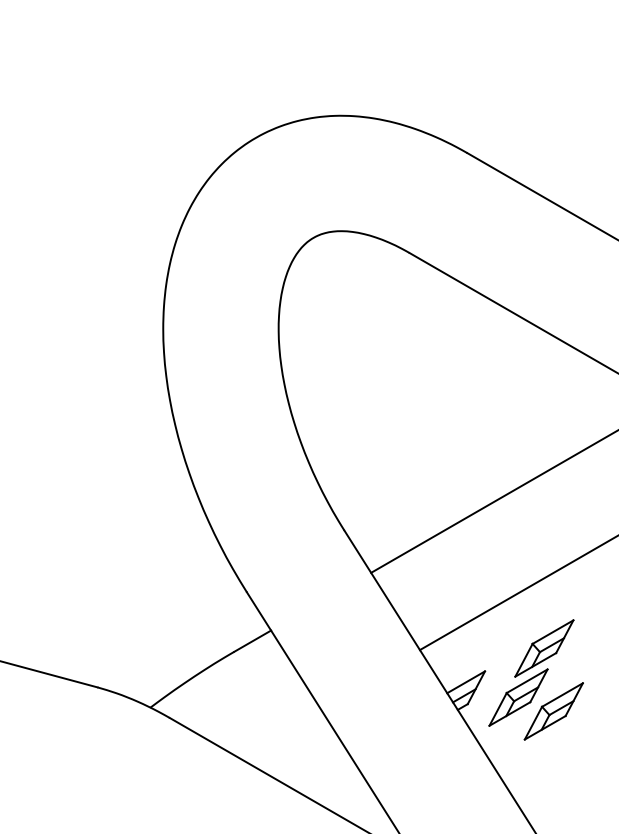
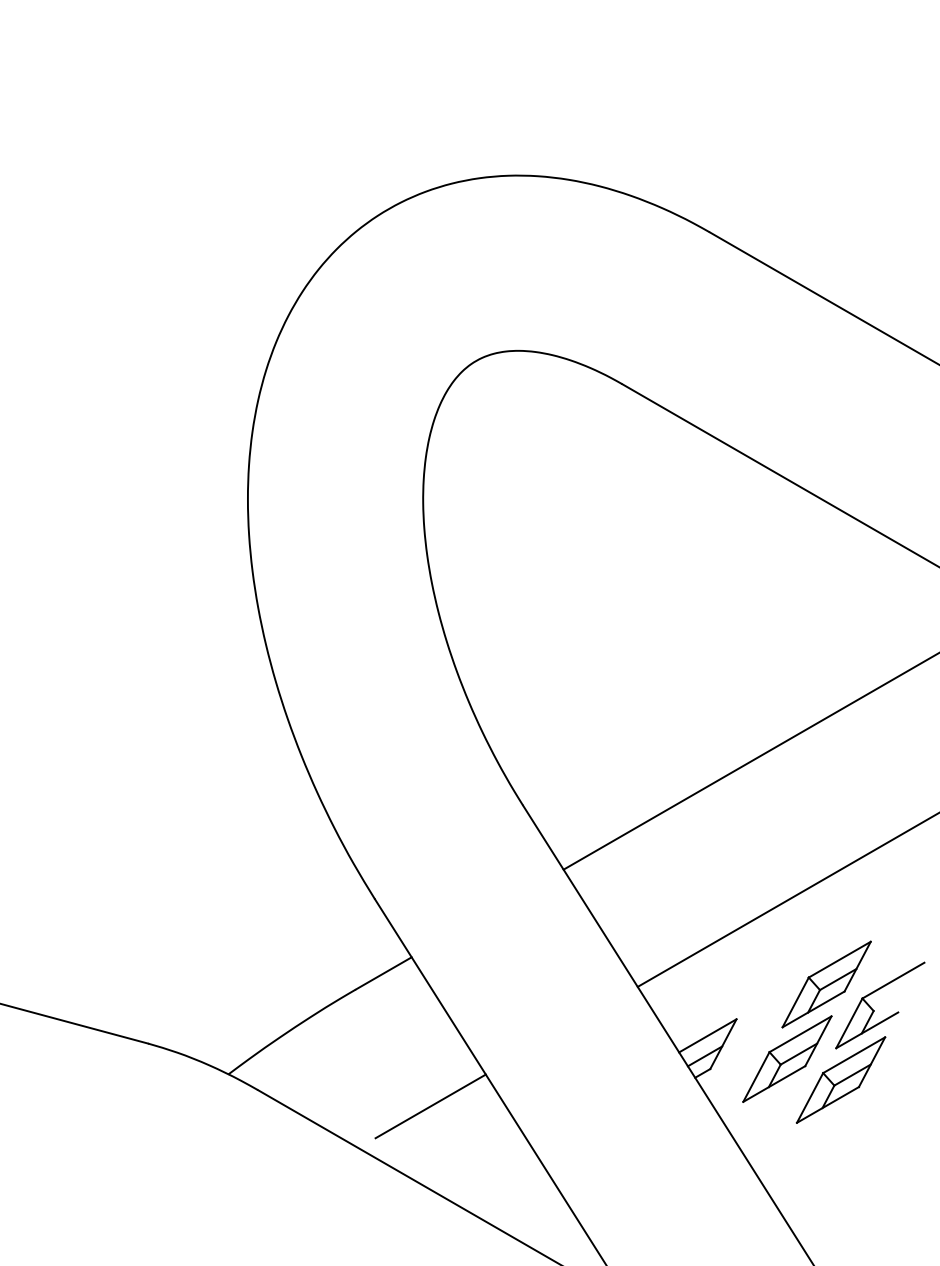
part: (579, 662) -> (879, 1005), added
line: (283, 728) -> (430, 1106), added

